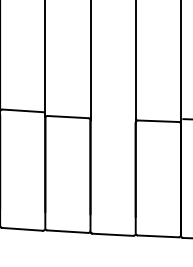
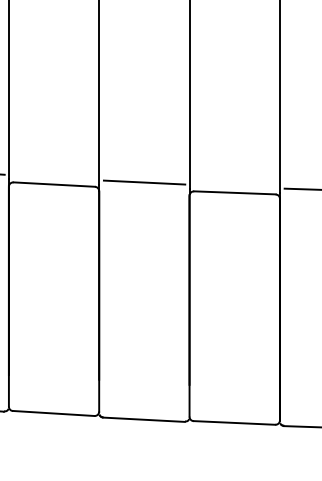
line: (112, 116) -> (143, 183), added

